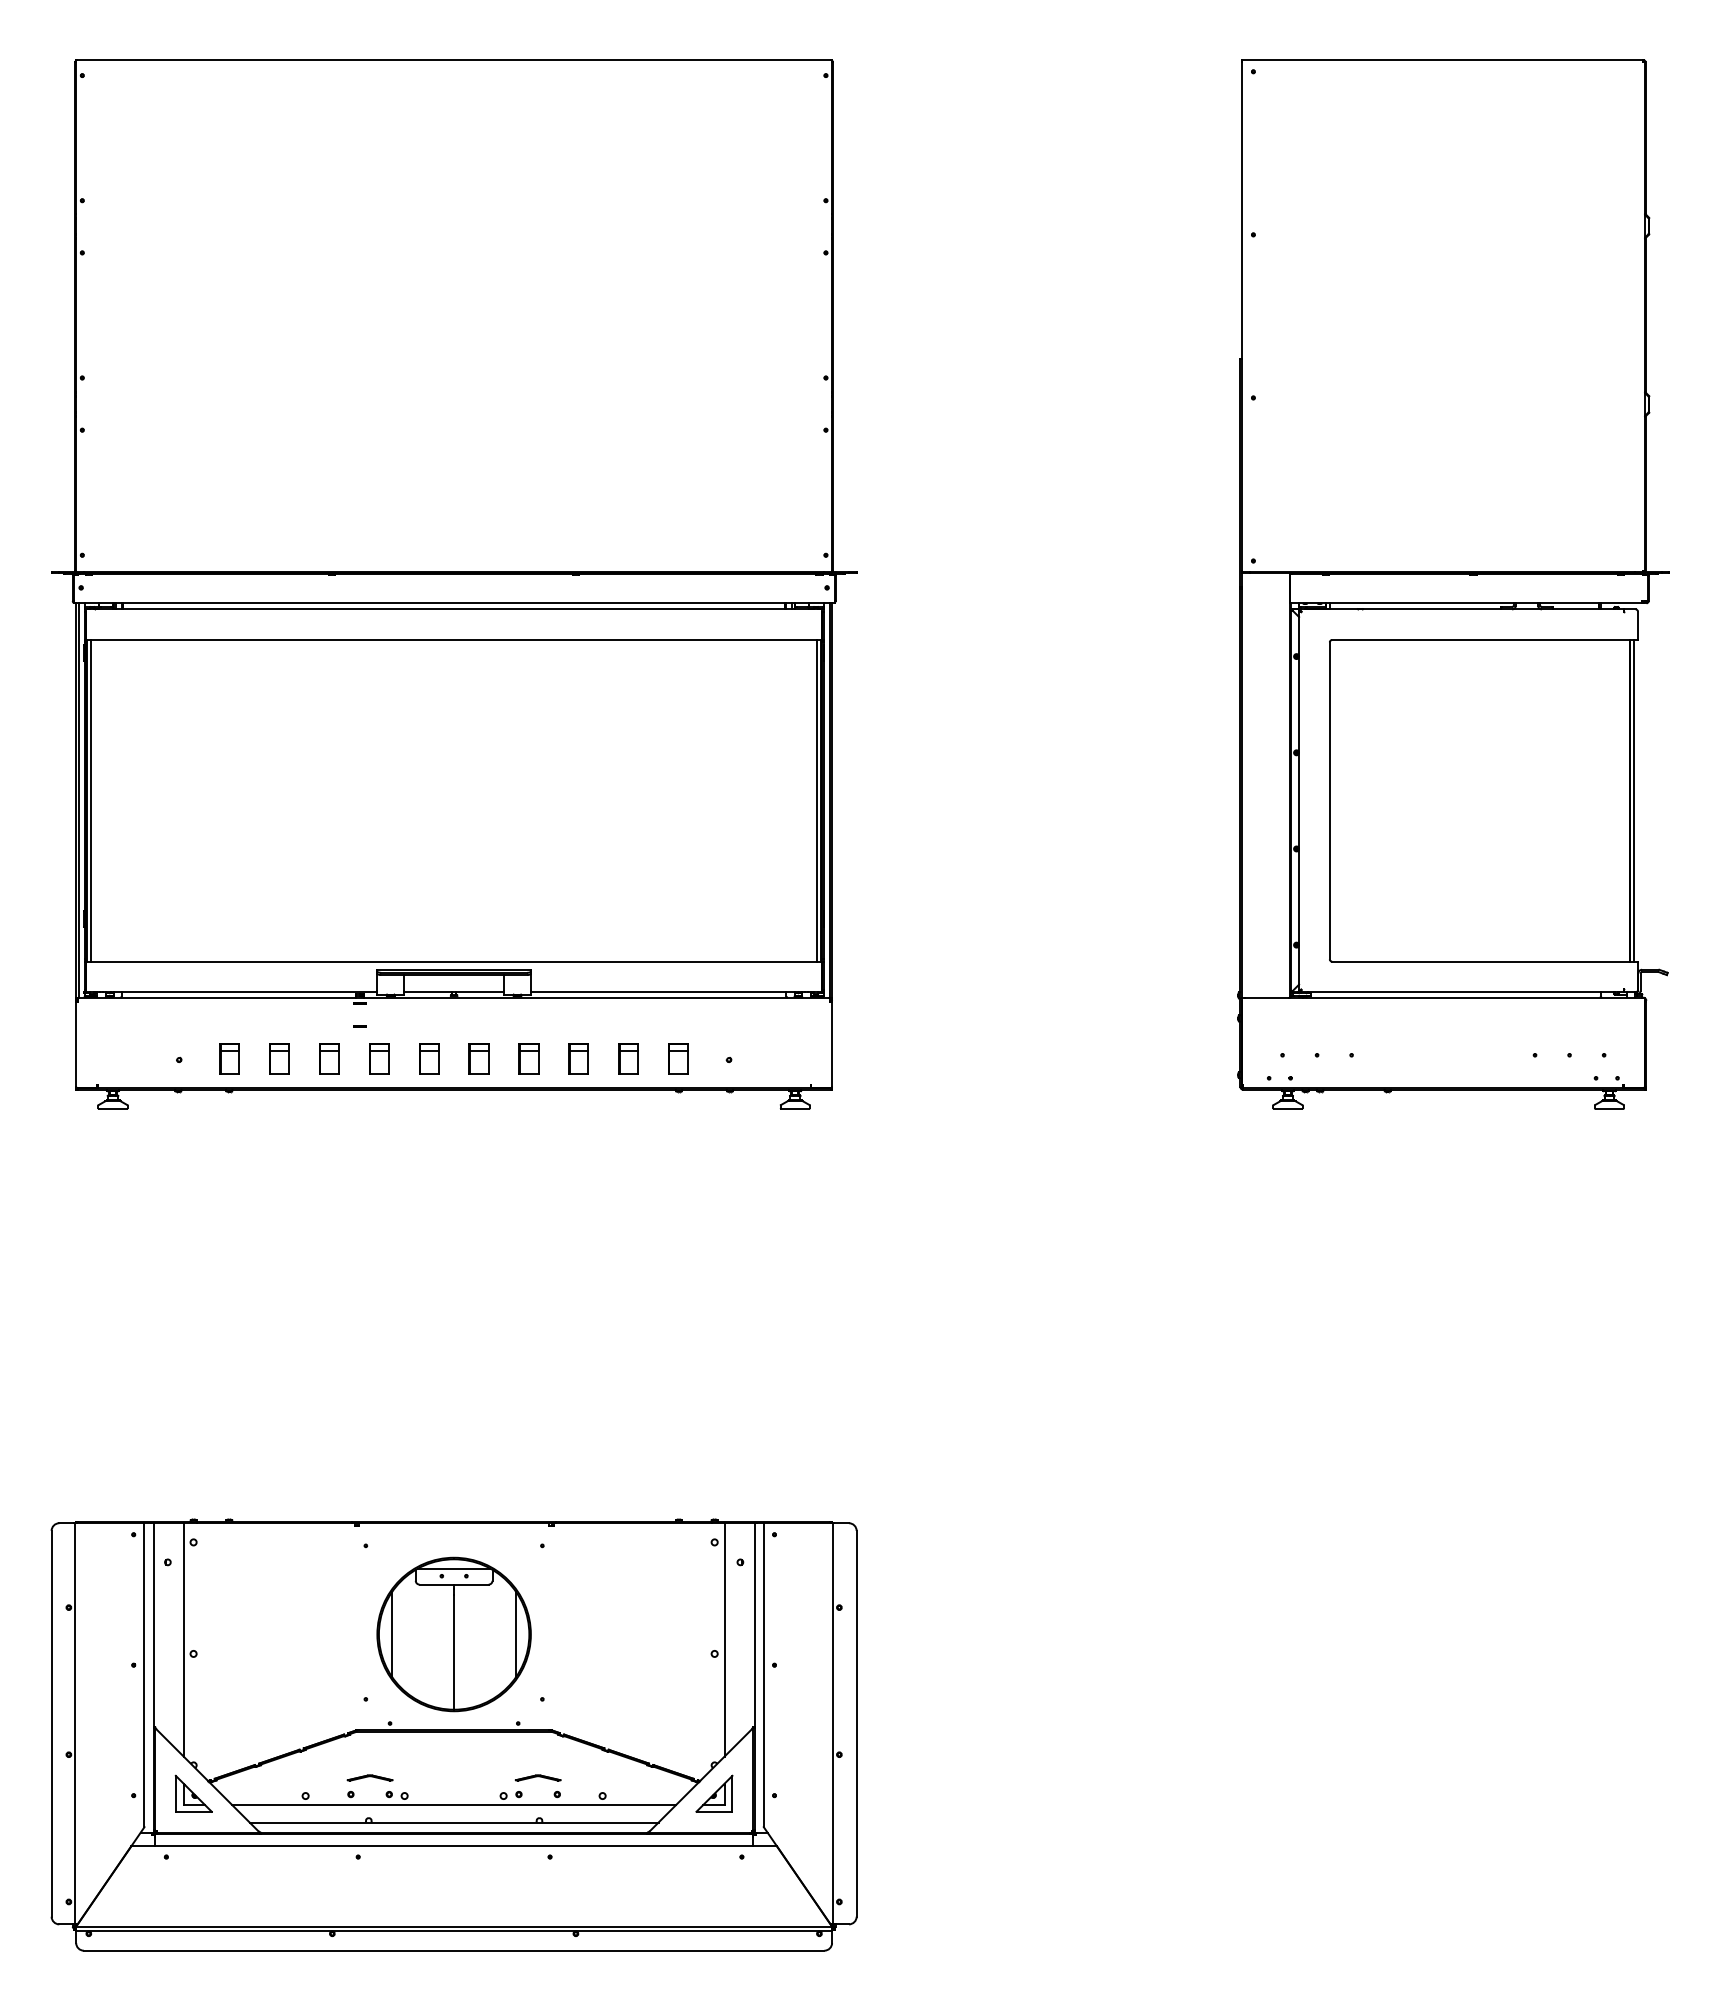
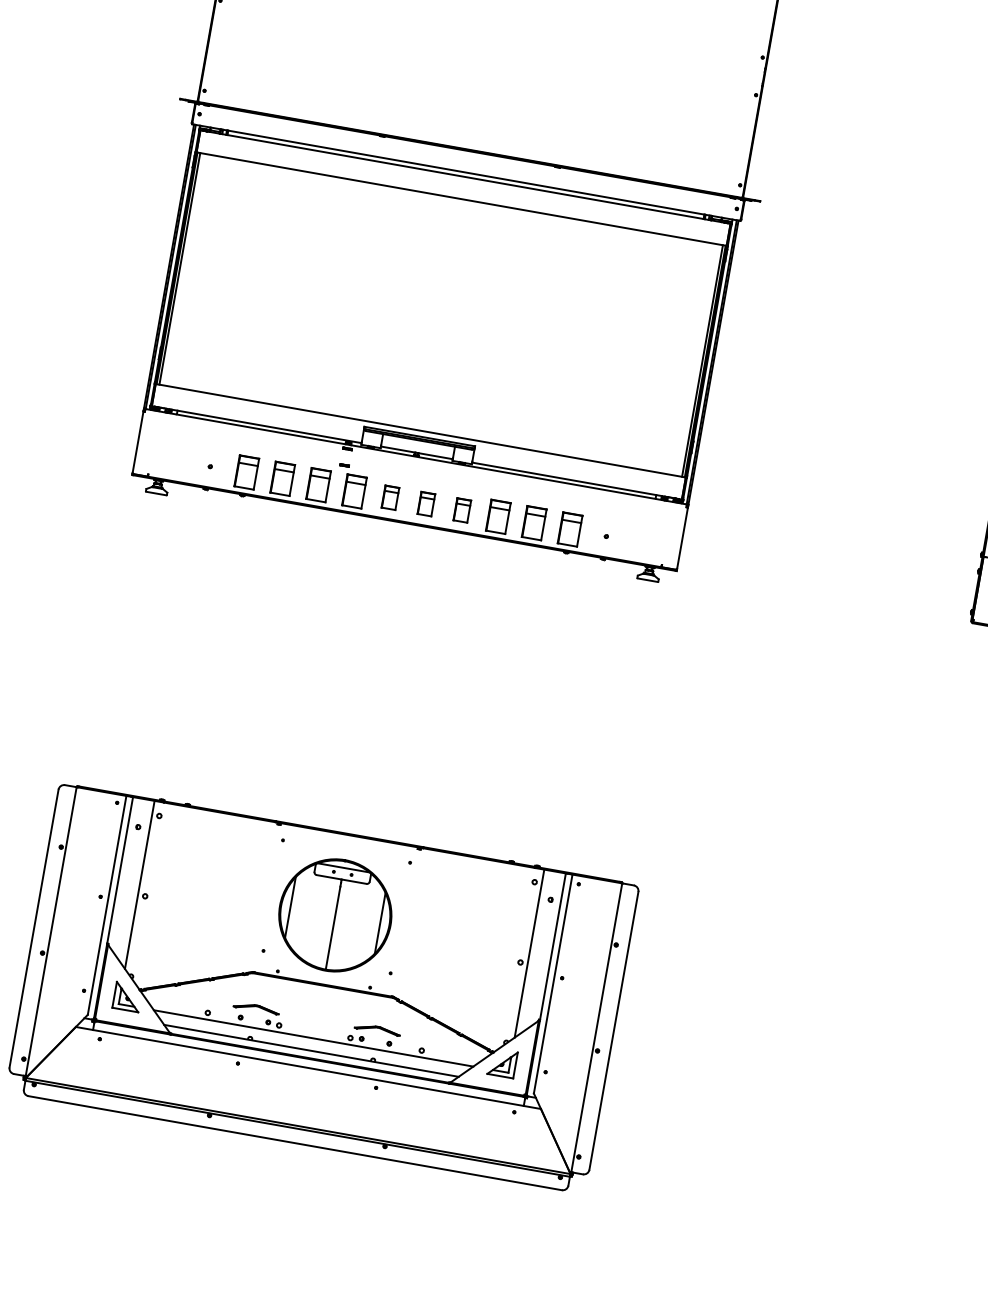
part: (229, 1058) -> (246, 472), size x1.4
part: (279, 1058) -> (282, 478), size x1.4
part: (329, 1058) -> (318, 484), size x1.4
part: (379, 1058) -> (354, 491), size x1.4
part: (578, 1058) -> (498, 516), size x1.4
part: (628, 1058) -> (534, 522), size x1.4
part: (678, 1058) -> (570, 529), size x1.4
part: (369, 1777) -> (256, 1007), size x1.4
part: (537, 1777) -> (377, 1029), size x1.4

